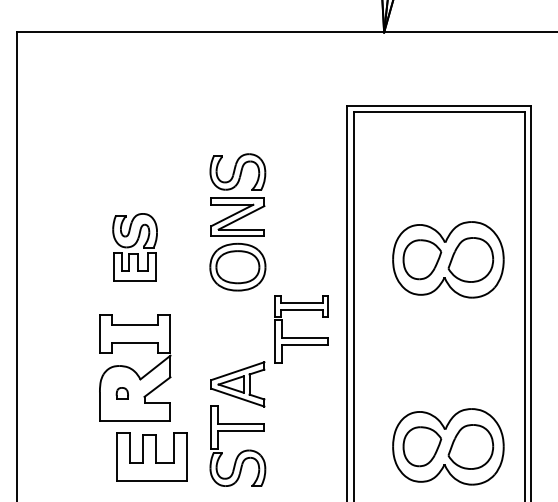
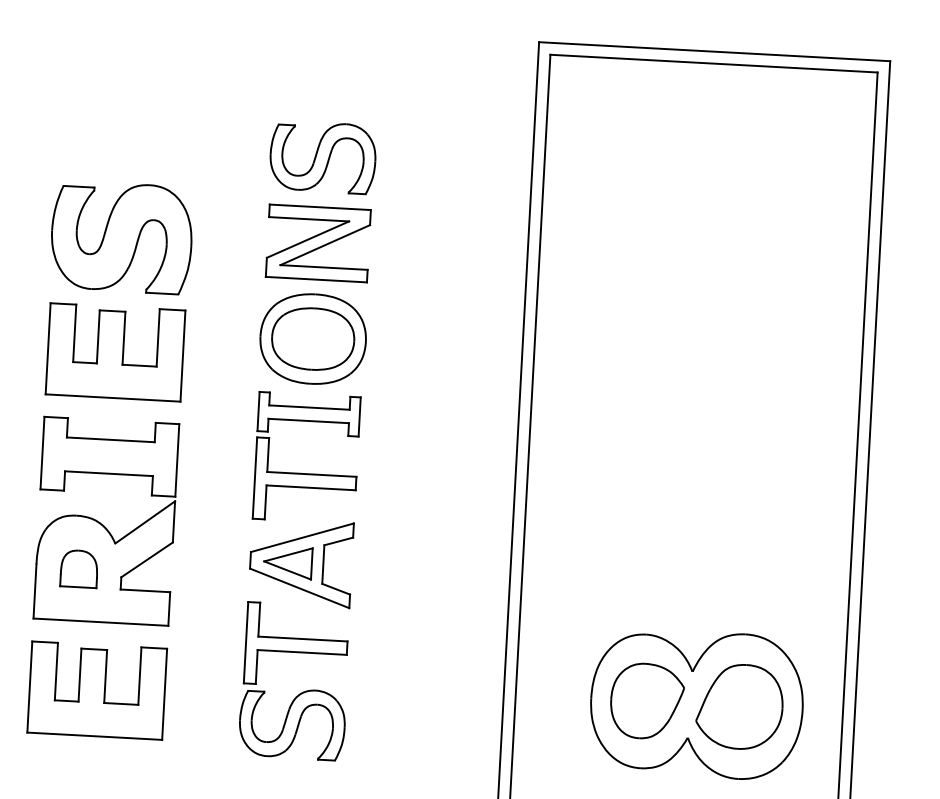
part: (134, 247) -> (117, 290), size x1.67
part: (448, 259) -> (716, 346), removed
part: (301, 337) -> (305, 473), moved
part: (122, 393) -> (79, 568), size x1.67
part: (151, 456) -> (95, 690), moved

